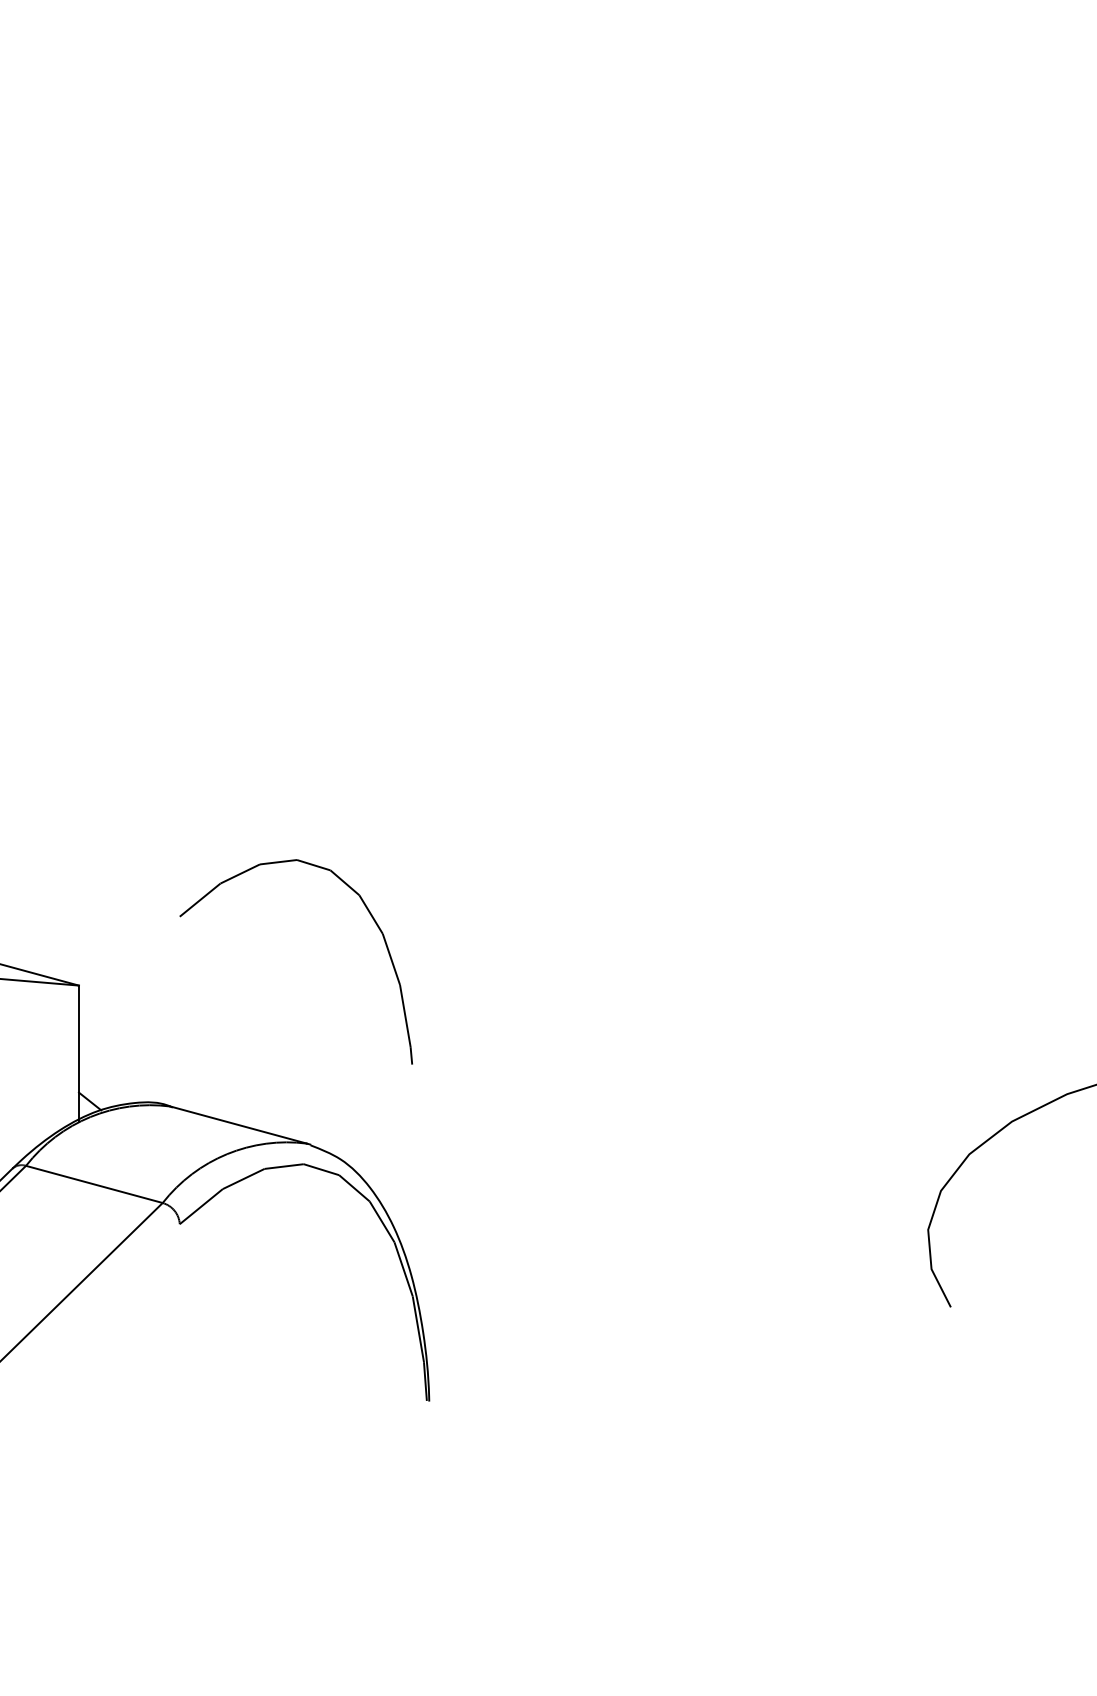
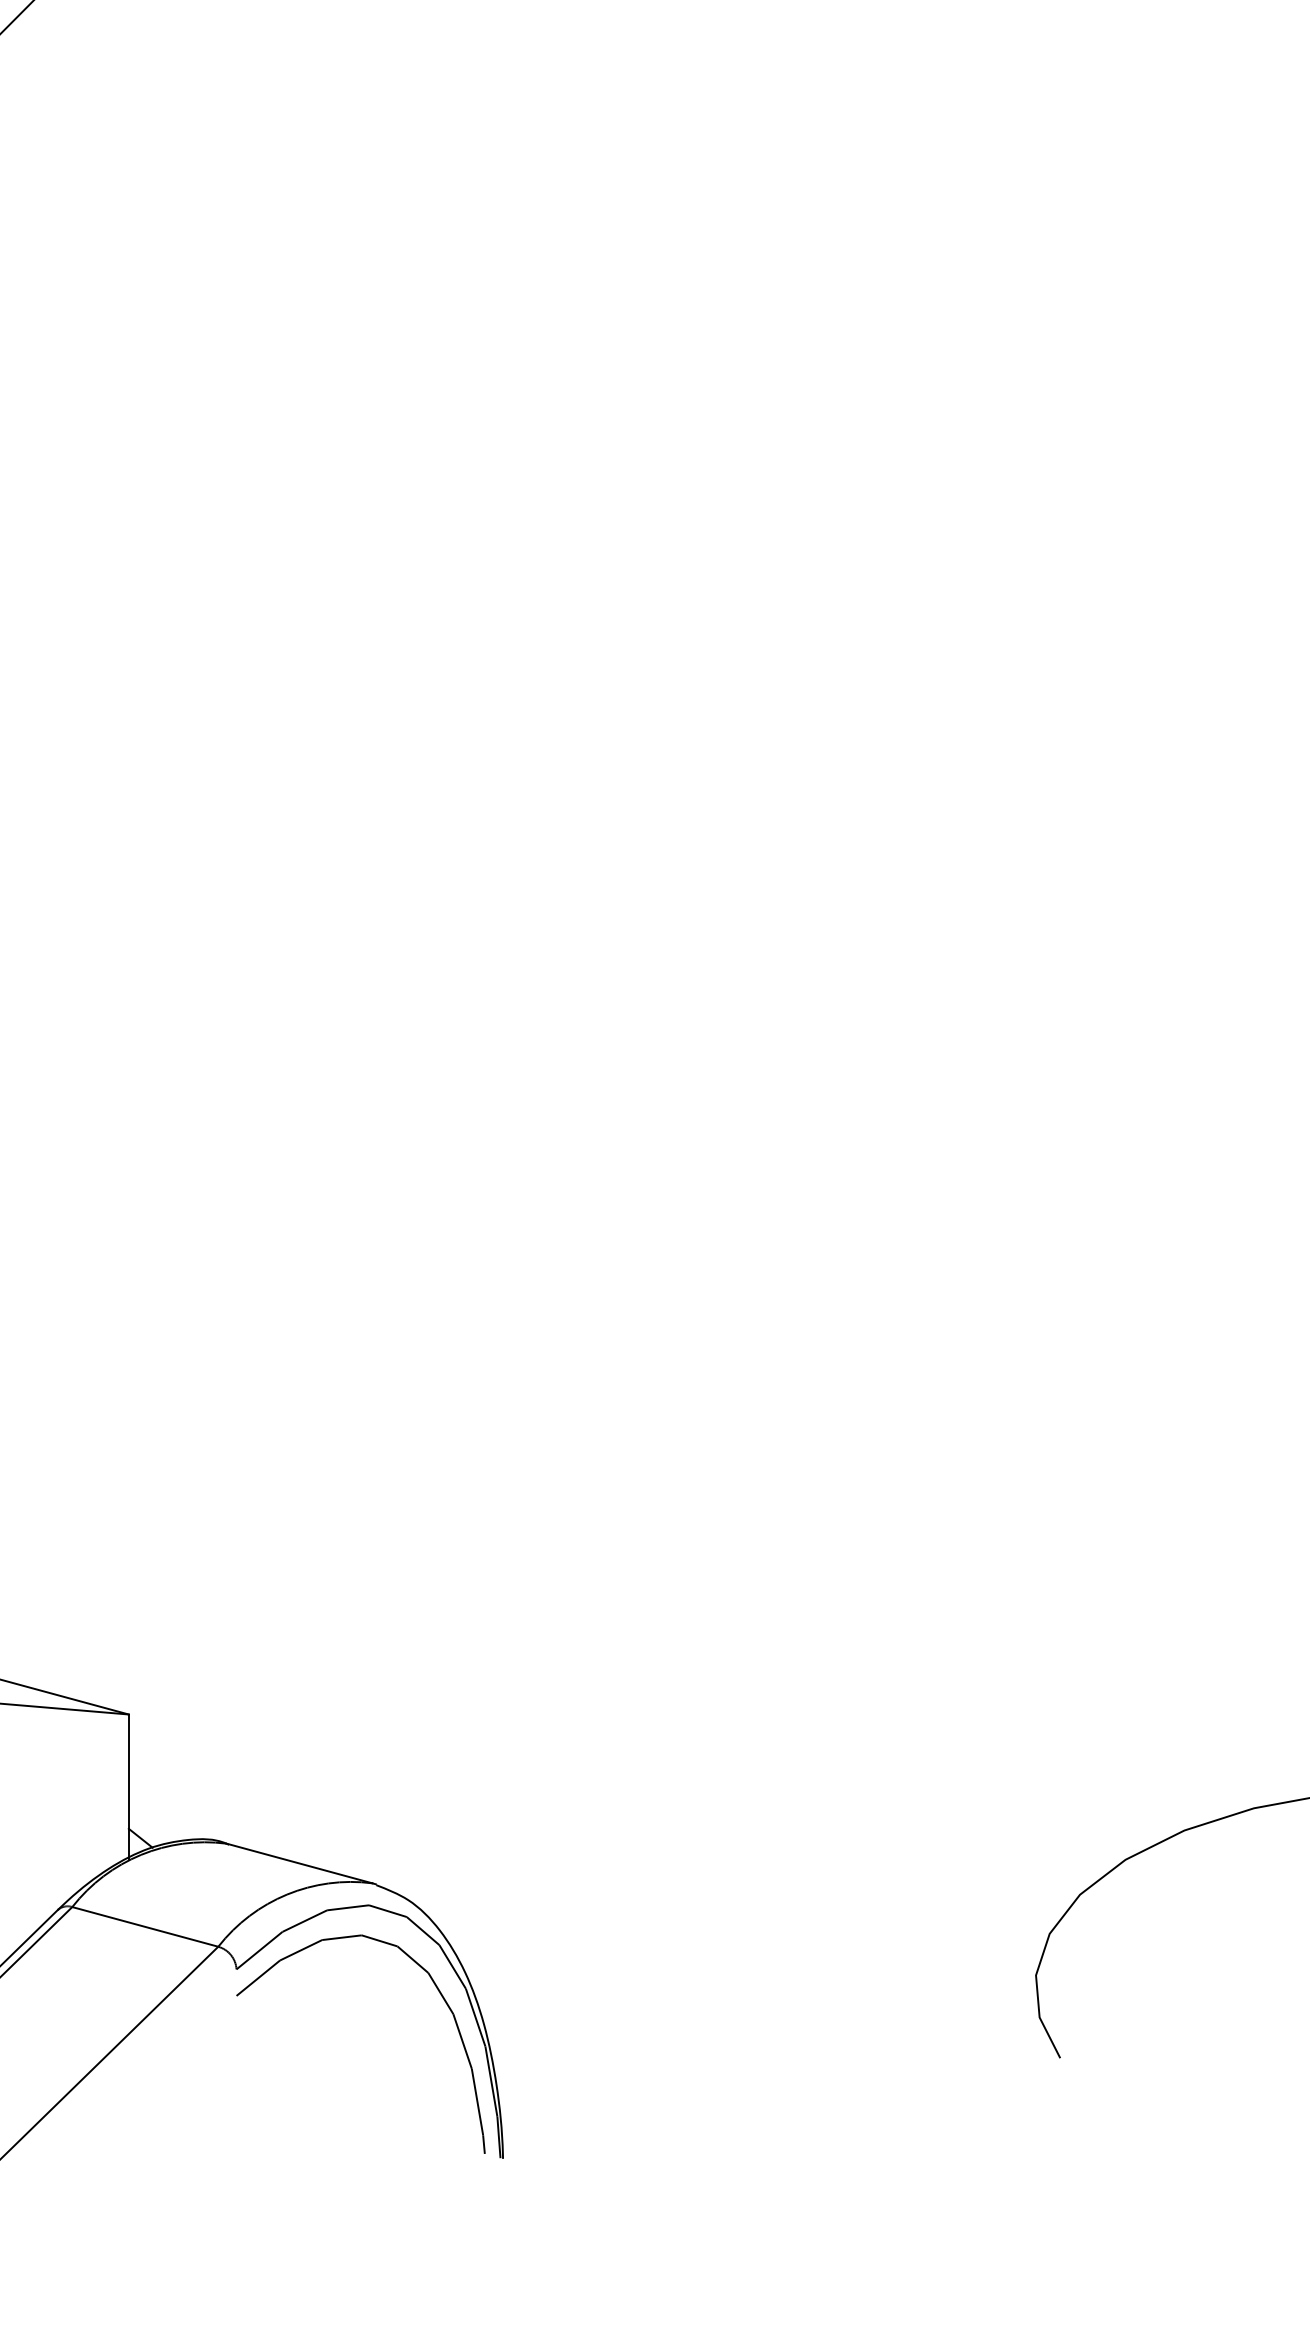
curve: (370, 916) -> (440, 1995), moved

